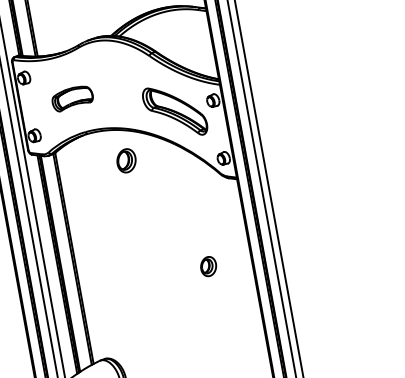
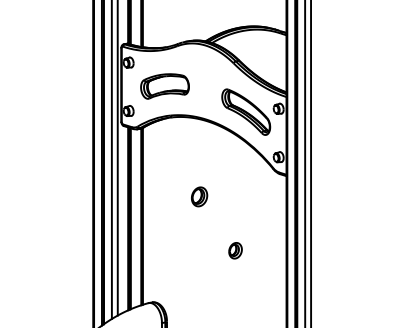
part: (72, 98) -> (164, 86), size x1.43
part: (126, 160) -> (199, 196), moved
part: (208, 266) -> (235, 250), moved

